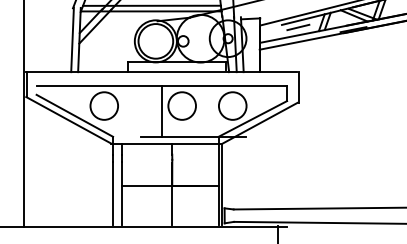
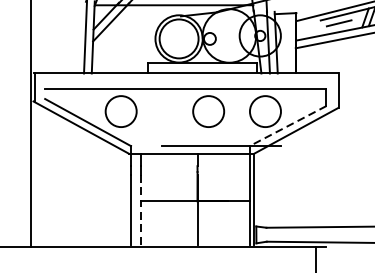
line: (162, 110) -> (186, 116), removed
line: (252, 118) -> (287, 125), solid -> dashed
line: (122, 194) -> (141, 210), solid -> dashed

